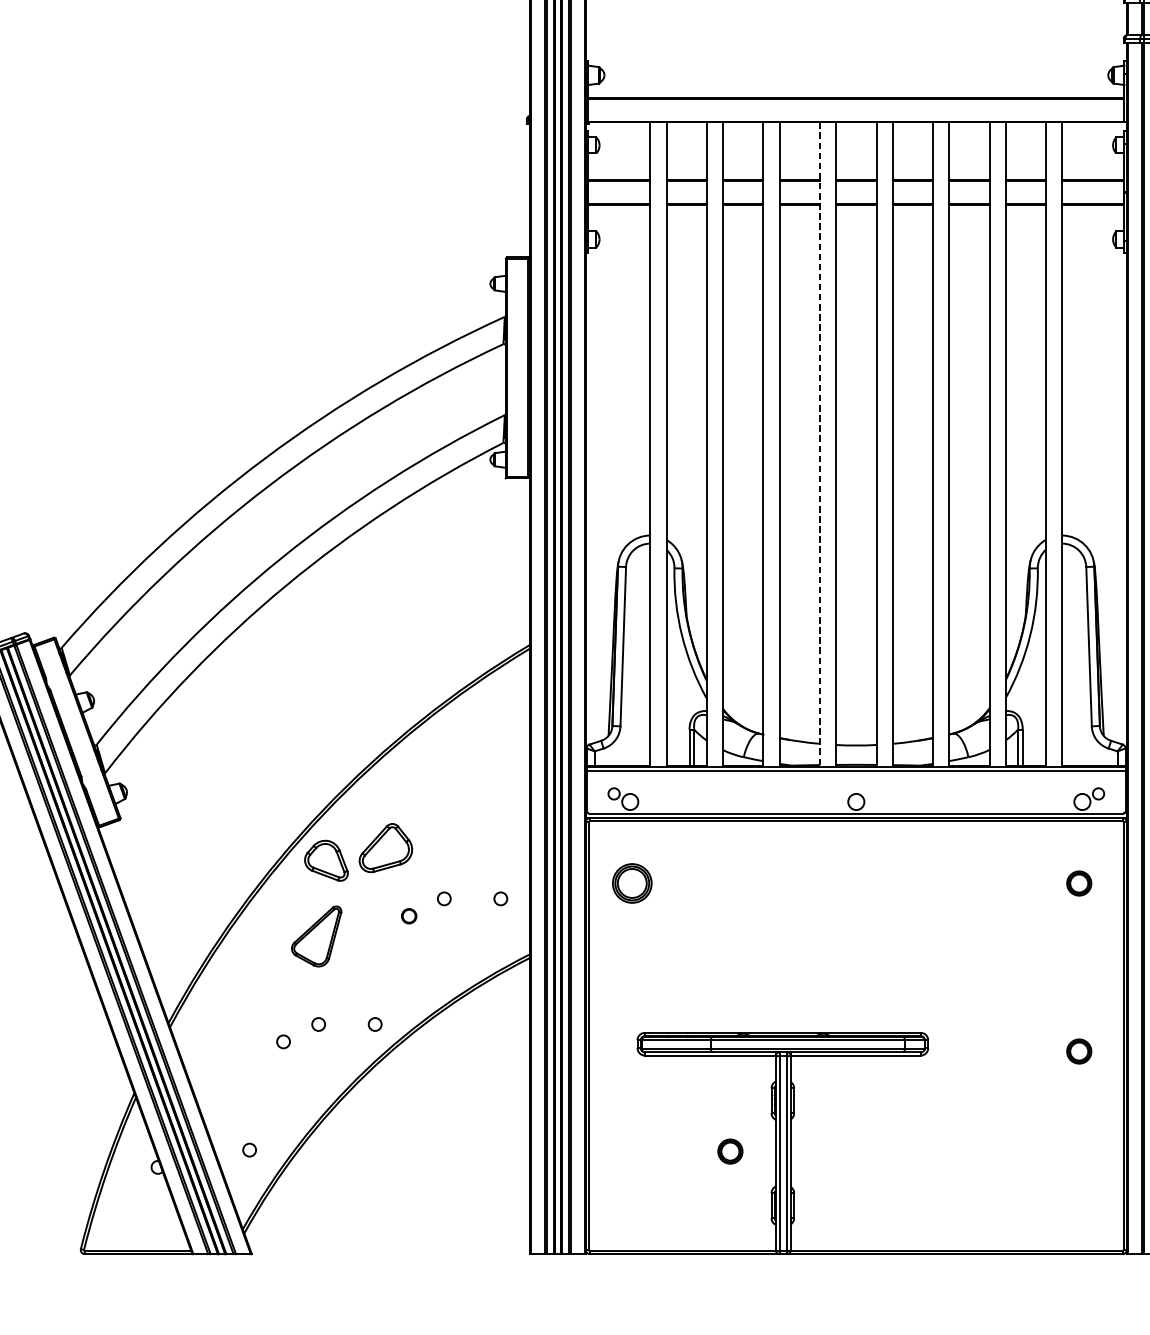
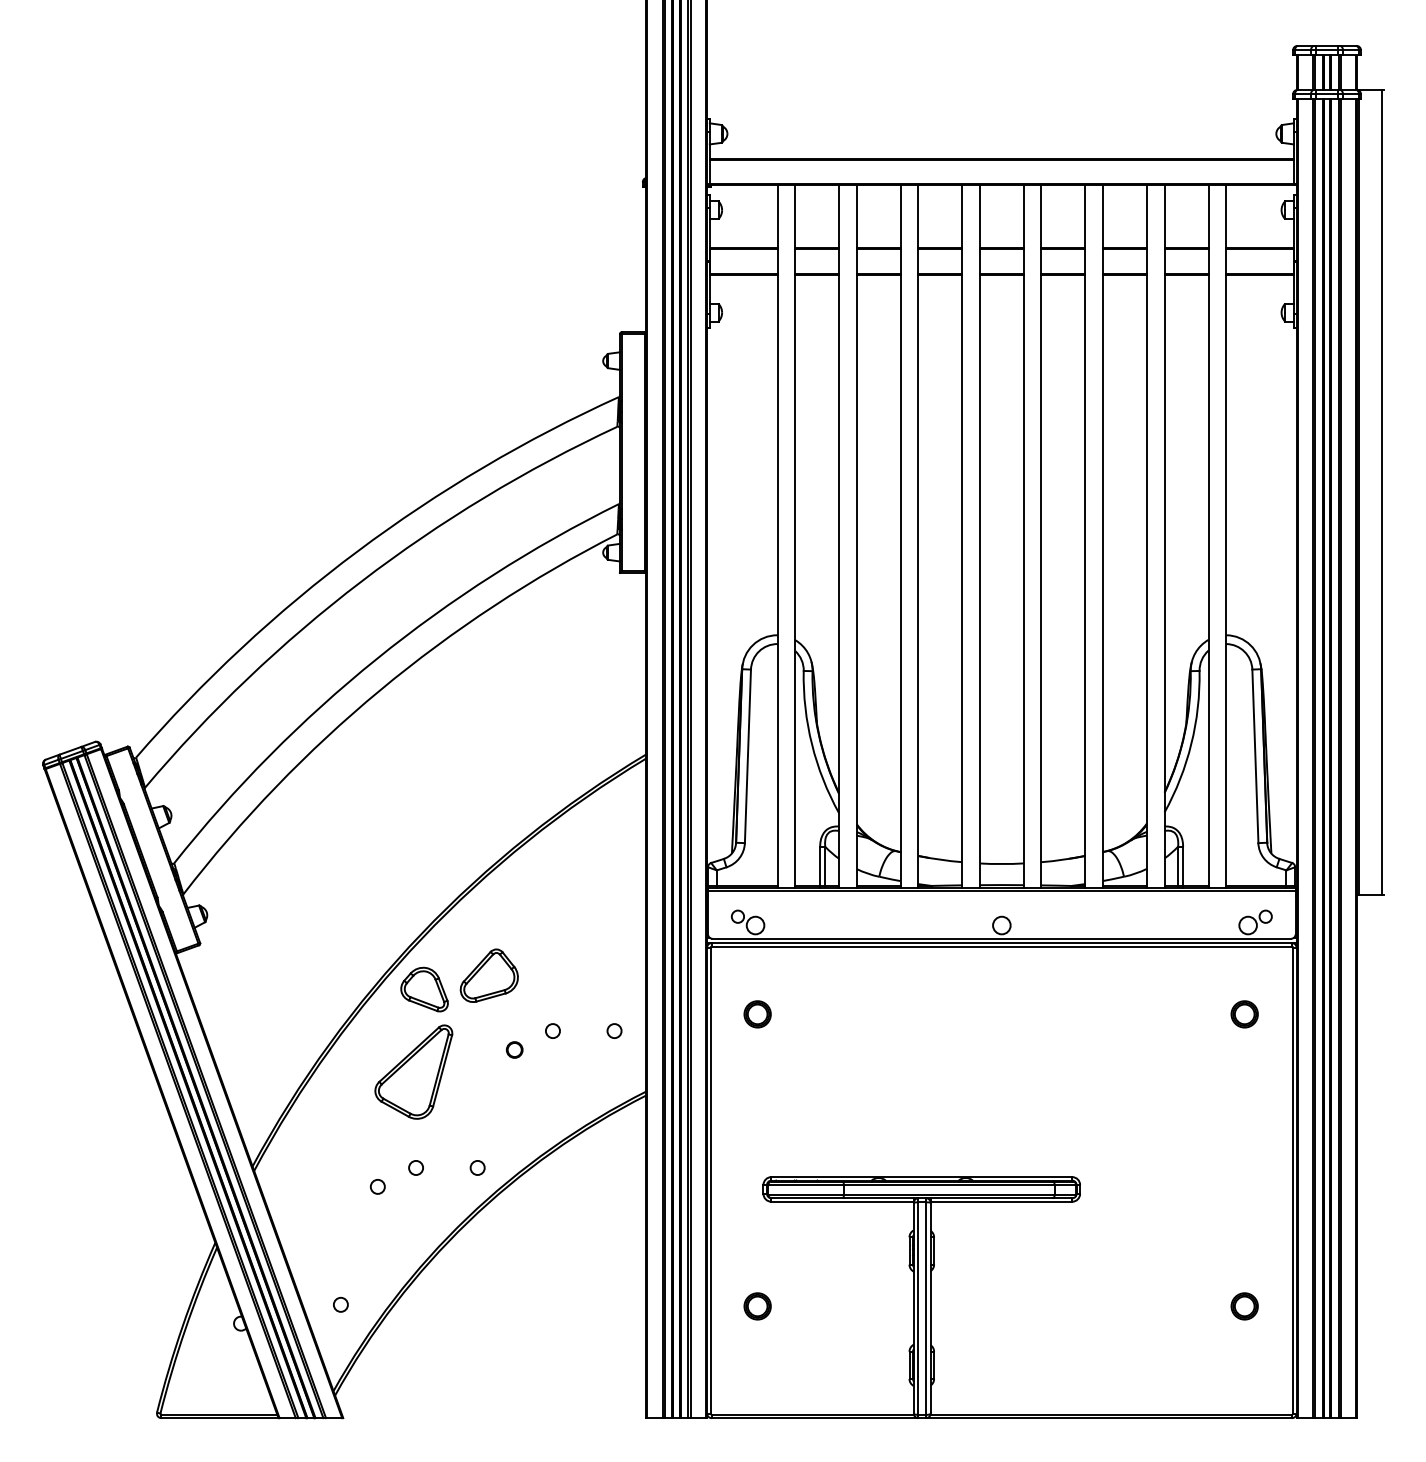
line: (820, 444) -> (962, 536), dashed -> solid
part: (632, 883) -> (757, 1014), size x0.62
part: (316, 935) -> (413, 1071), size x1.43
part: (1079, 1051) -> (1244, 1306), moved
part: (730, 1151) -> (757, 1306), moved

